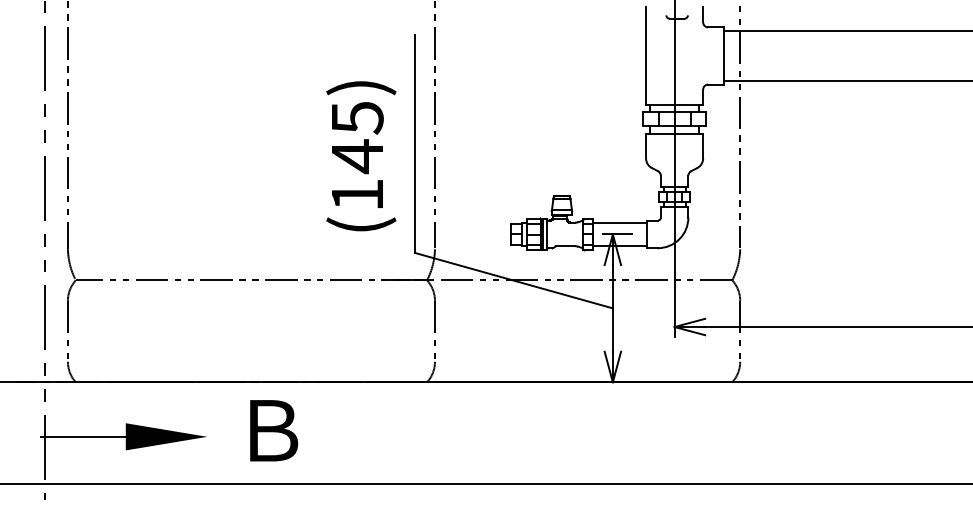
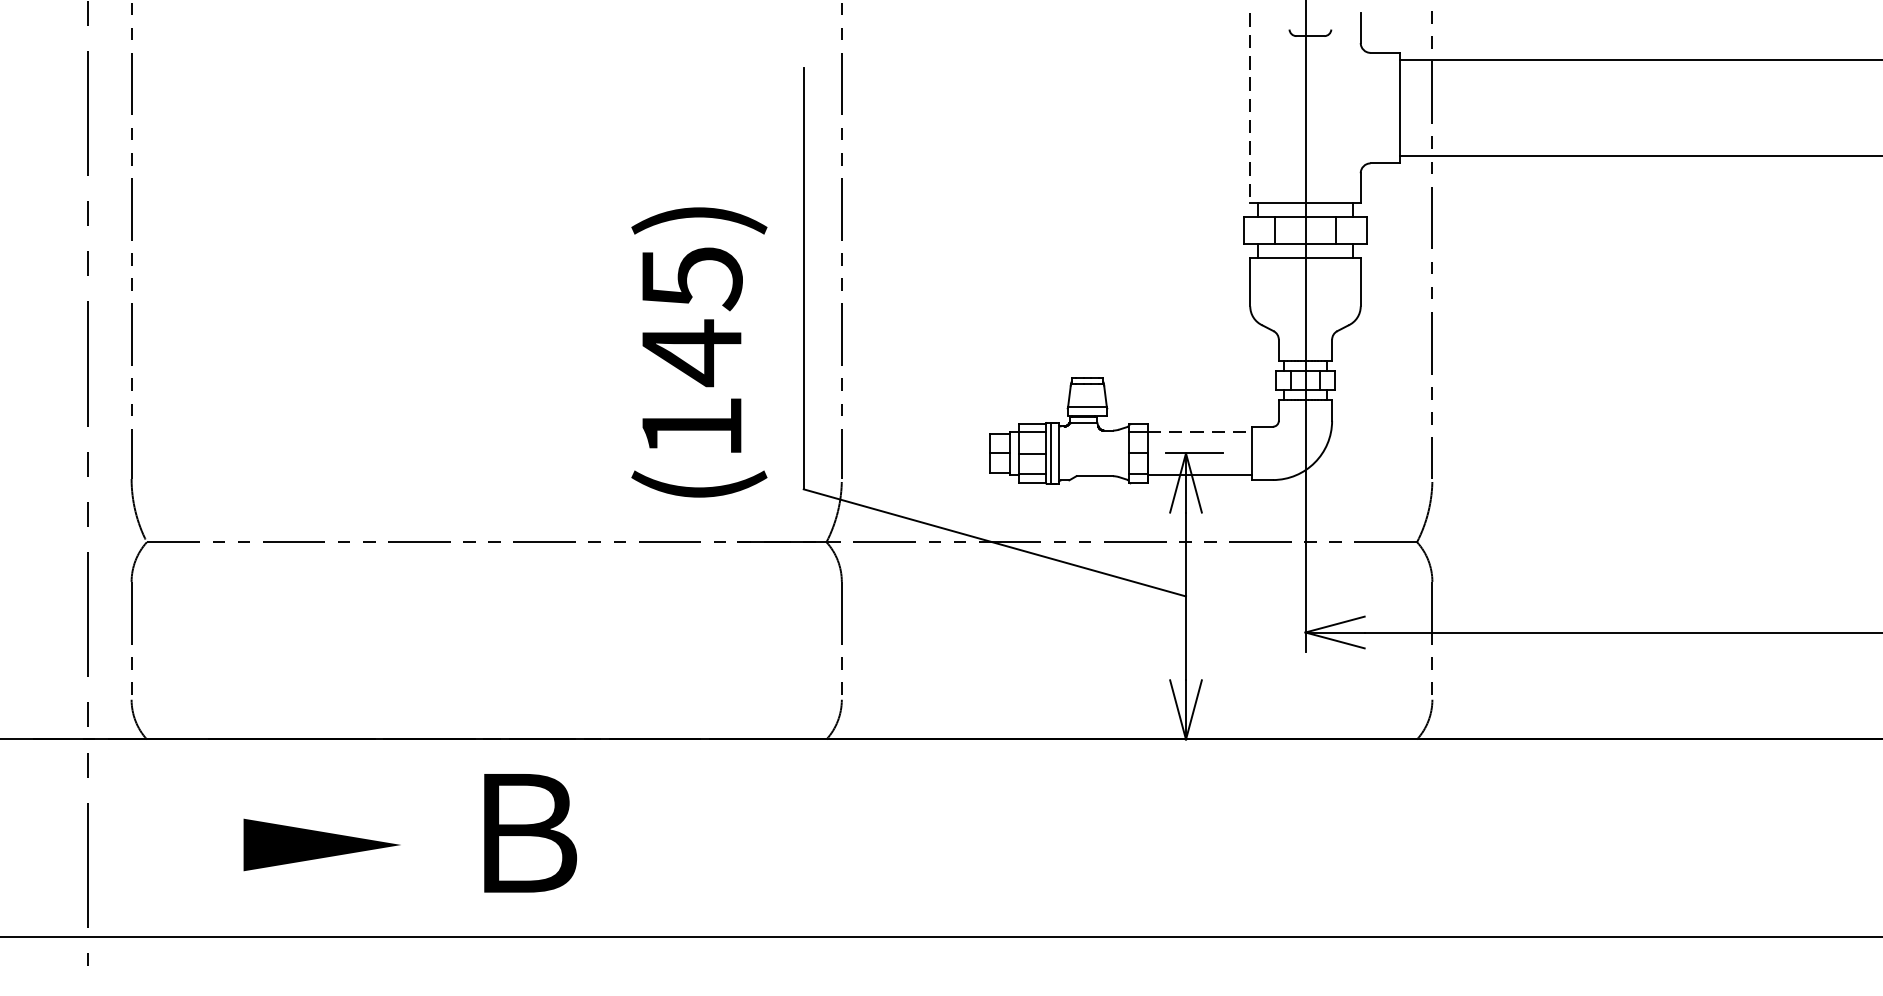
line: (646, 56) -> (1251, 109), solid -> dashed
text: (361, 156) -> (699, 352), moved
line: (620, 223) -> (1200, 432), solid -> dashed
line: (83, 436) -> (161, 844), removed

